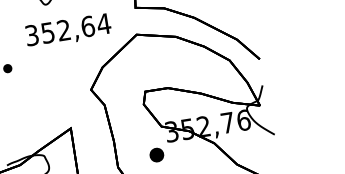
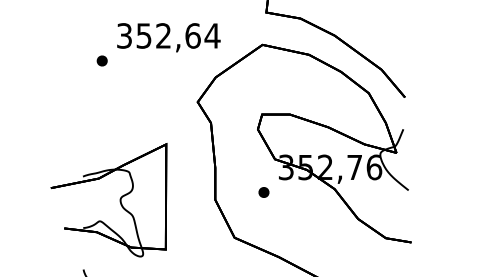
text: (68, 31) -> (168, 37), moved
part: (156, 155) -> (263, 192), size x0.62

